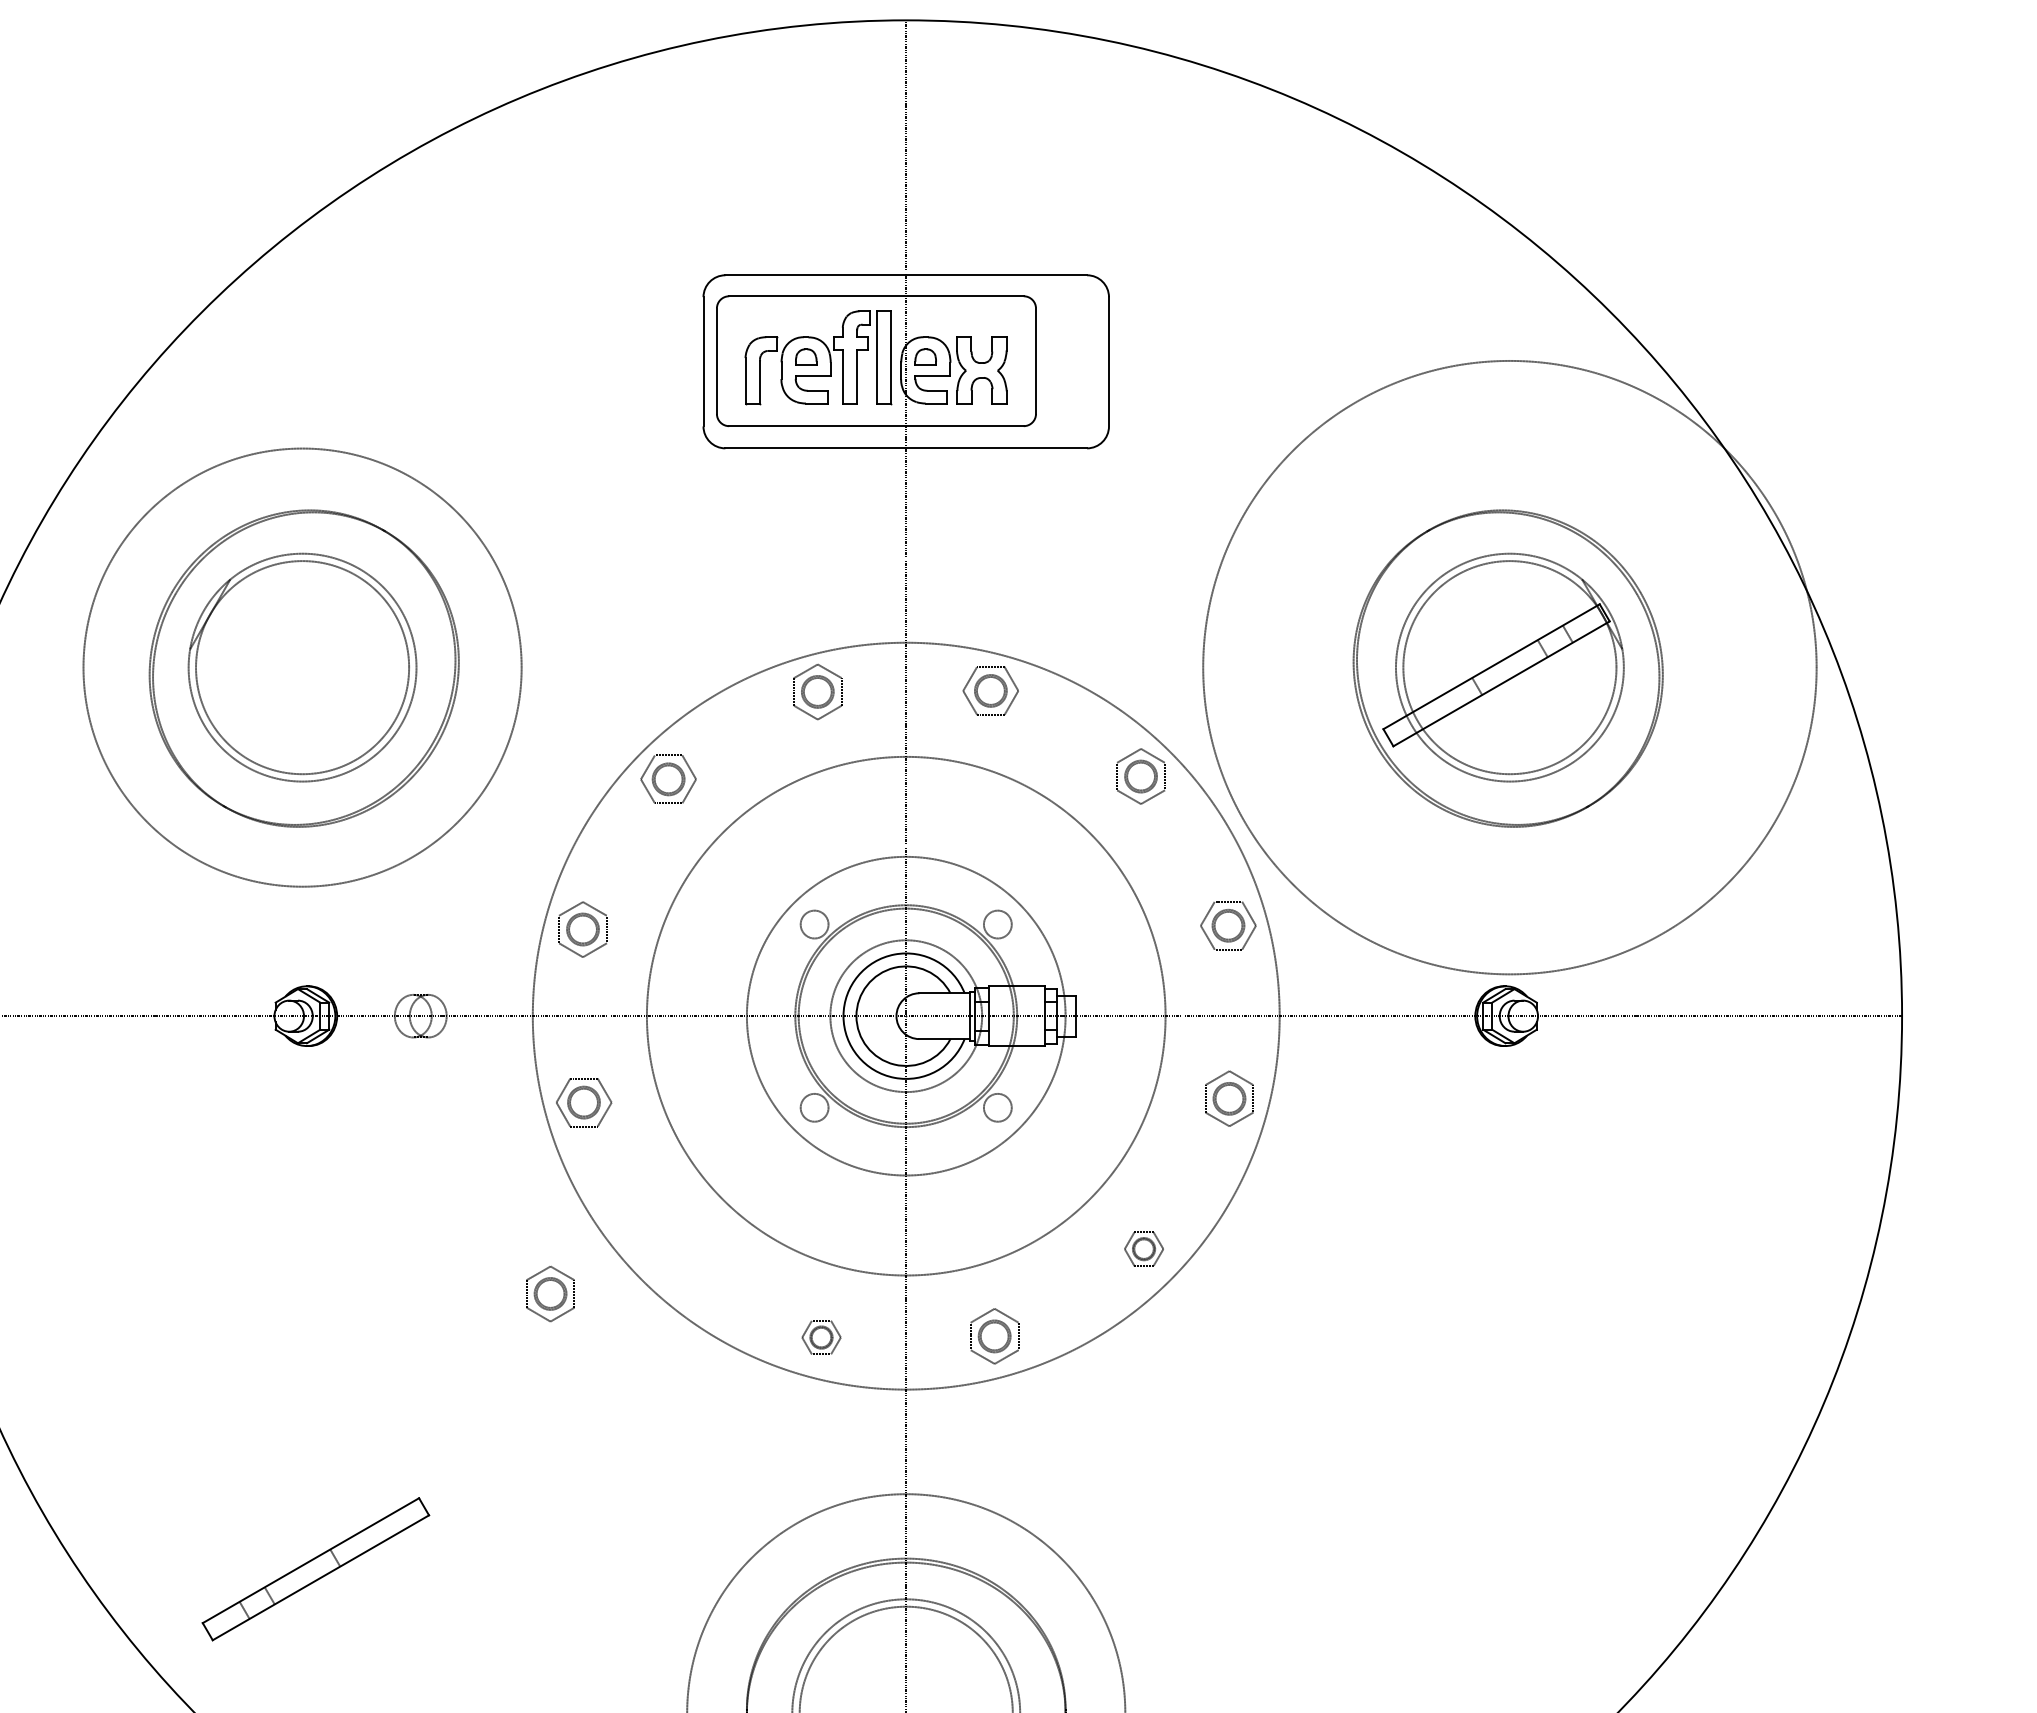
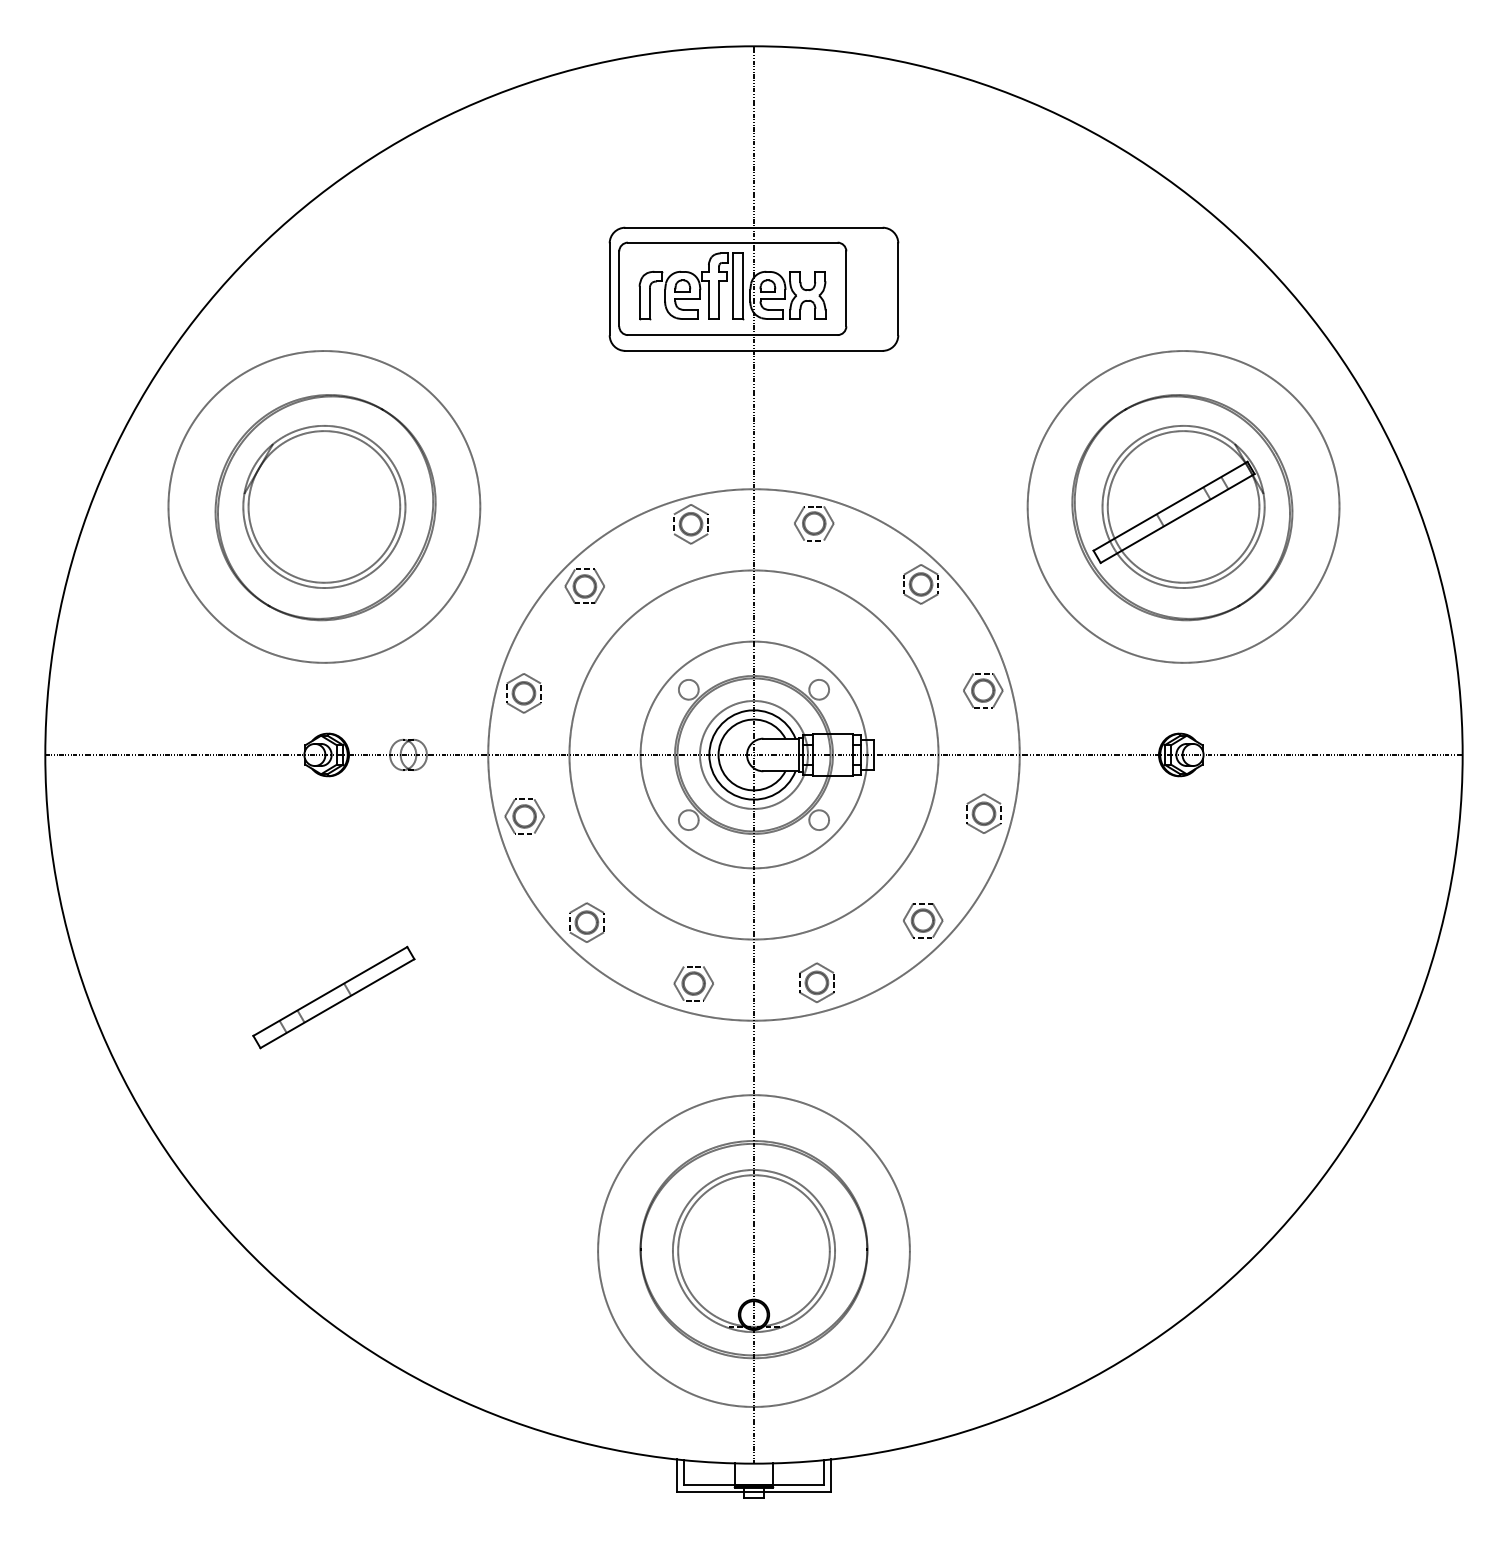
circle: (1509, 667) -> (1183, 506), size x0.71
part: (1144, 1248) -> (923, 920), size x1.43
part: (550, 1293) -> (586, 922), moved
part: (821, 1337) -> (693, 983), size x1.43
part: (315, 1569) -> (333, 997), moved

